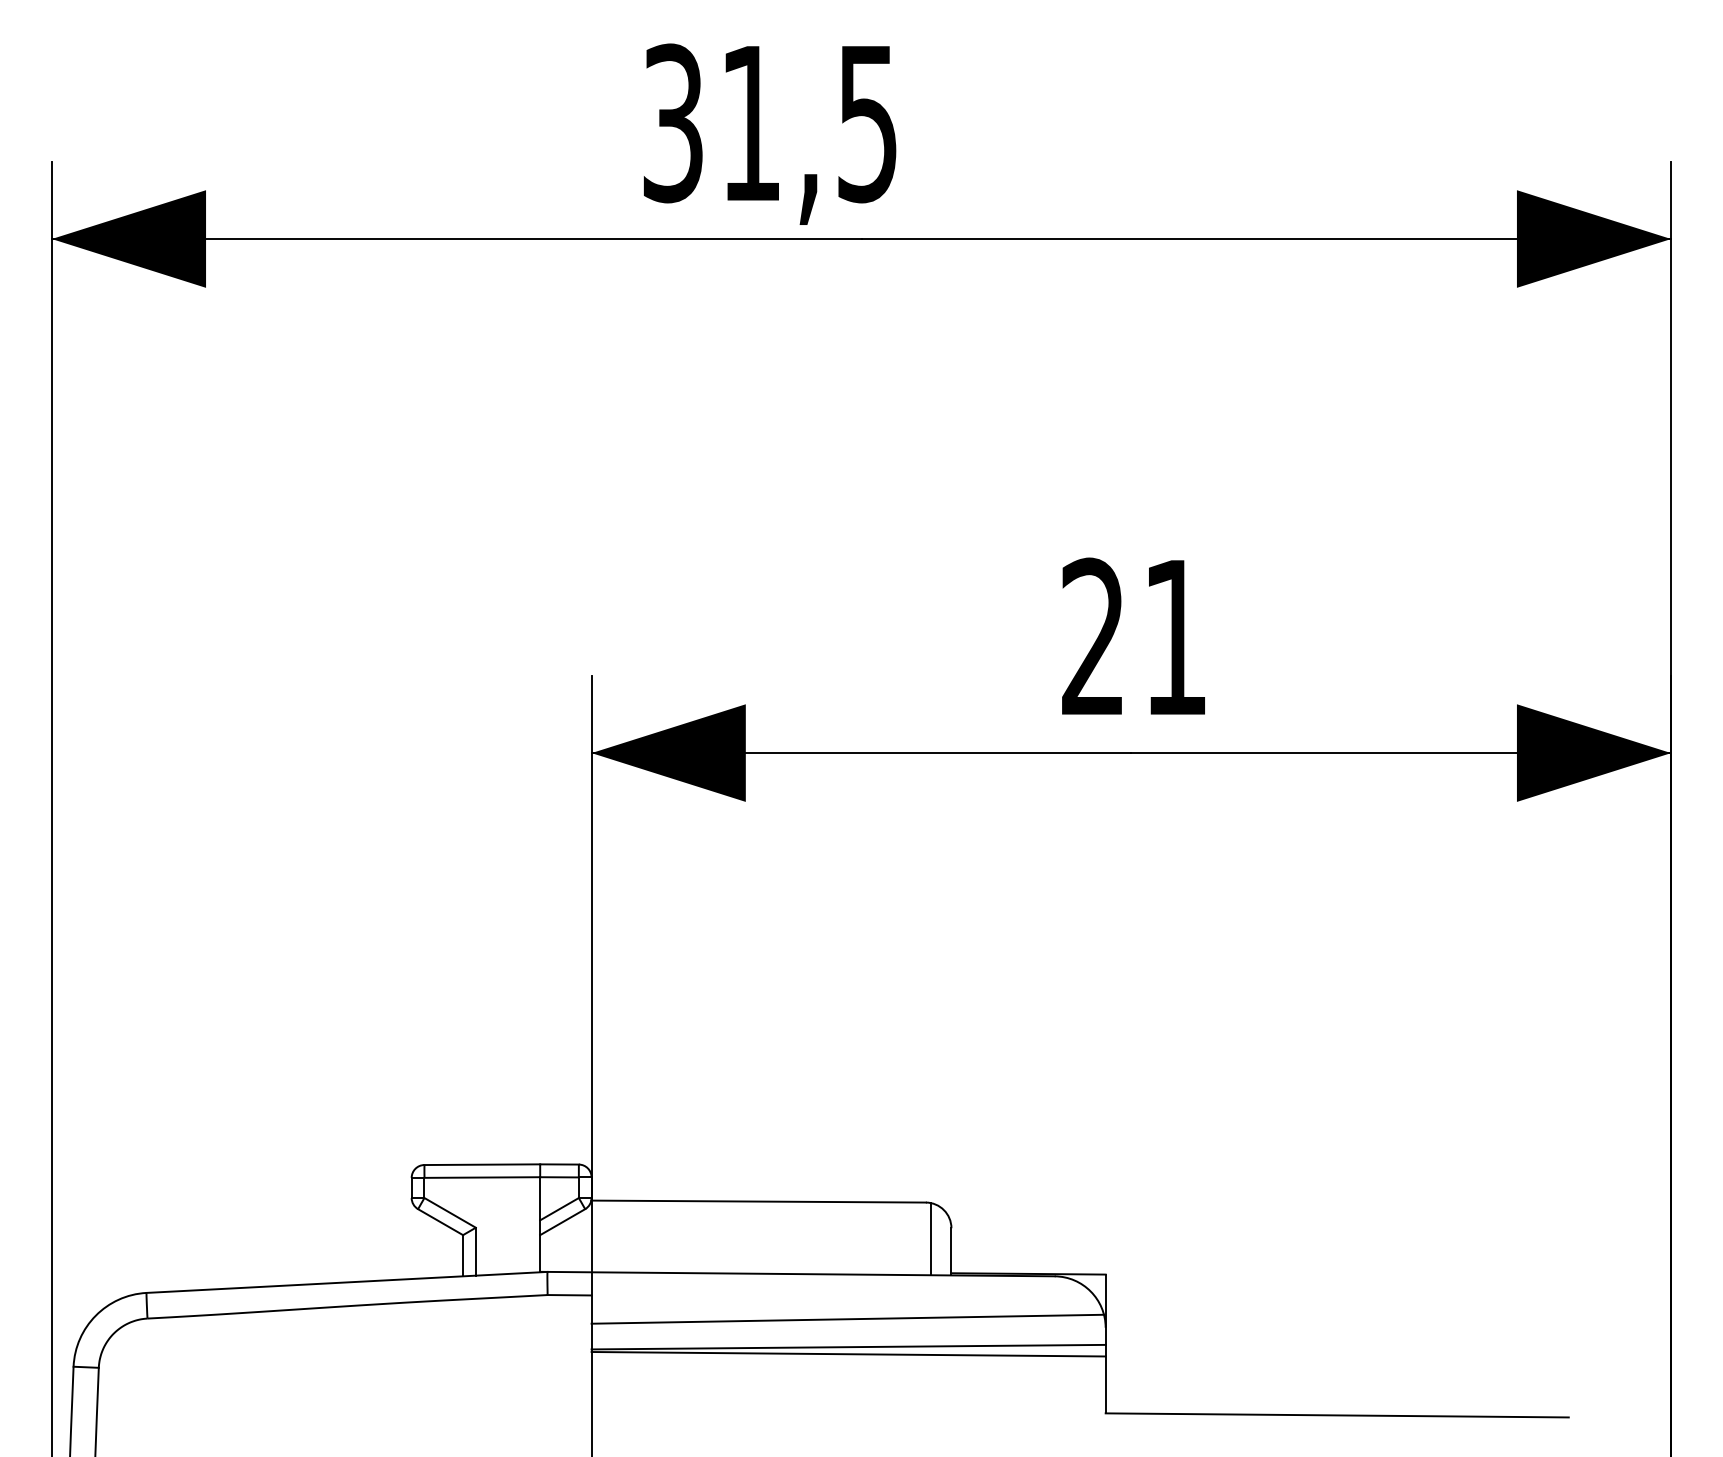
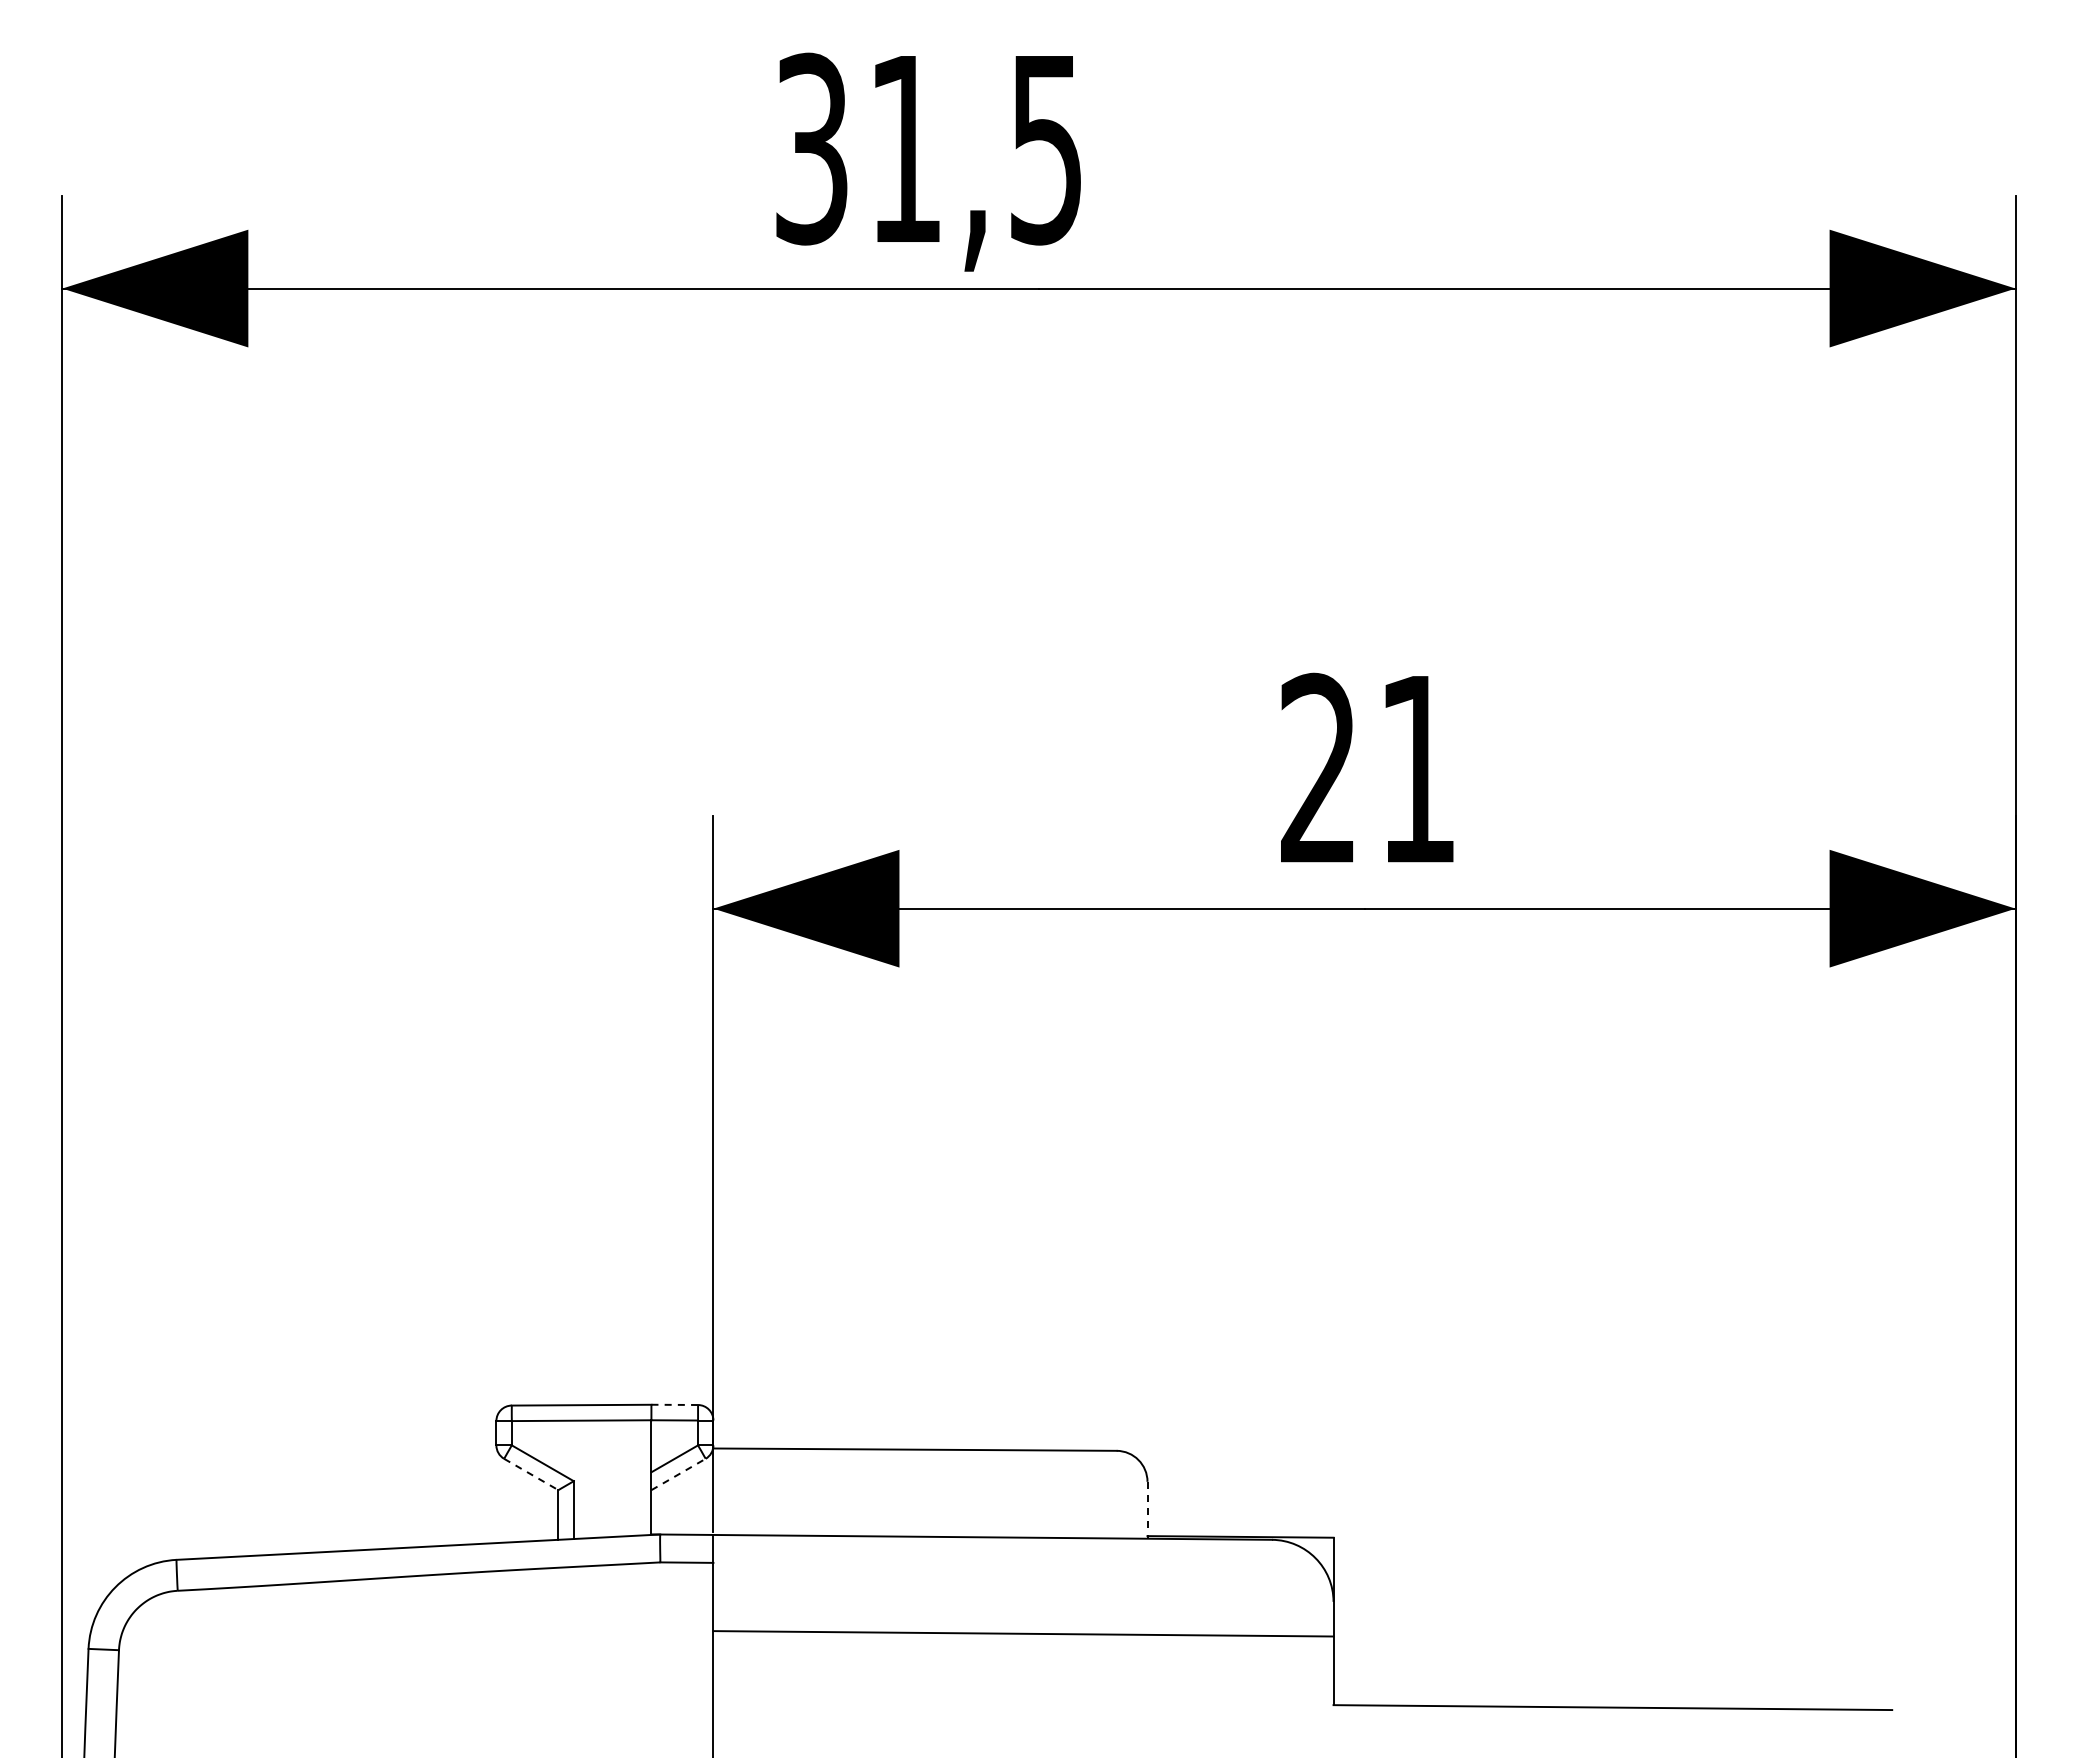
line: (559, 1164) -> (674, 1404), solid -> dashed
line: (440, 1222) -> (531, 1474), solid -> dashed
line: (562, 1222) -> (678, 1474), solid -> dashed
line: (930, 1238) -> (1122, 1494), removed
line: (951, 1252) -> (1147, 1510), solid -> dashed
line: (847, 1319) -> (1022, 1591), removed
line: (848, 1347) -> (1023, 1625), removed

